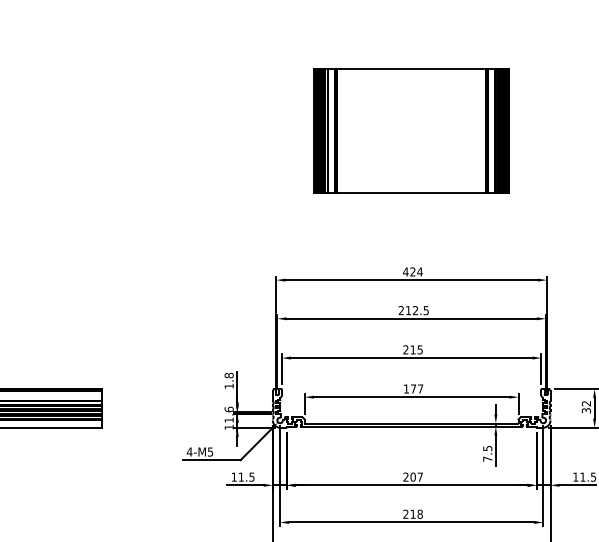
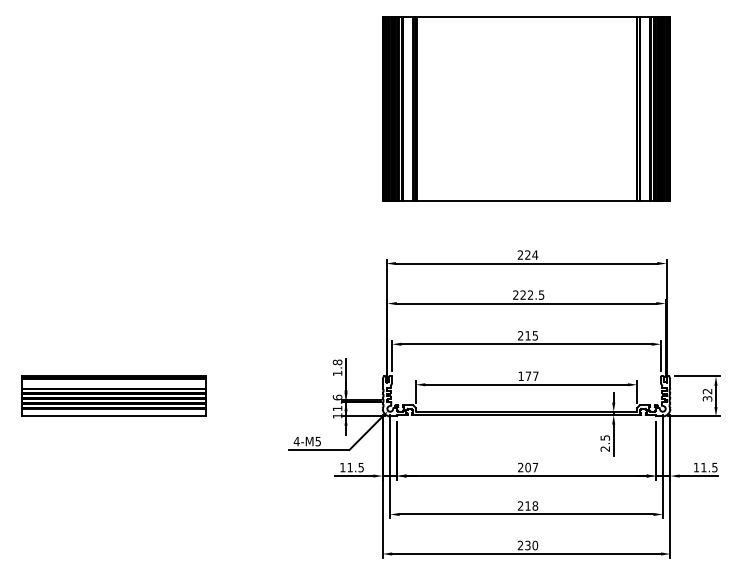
part: (411, 130) -> (526, 108), size x1.43
text: (405, 271) -> (520, 254), 424 -> 224
text: (407, 310) -> (522, 294), 212.5 -> 222.5
text: (486, 458) -> (604, 448), 7.5 -> 2.5

